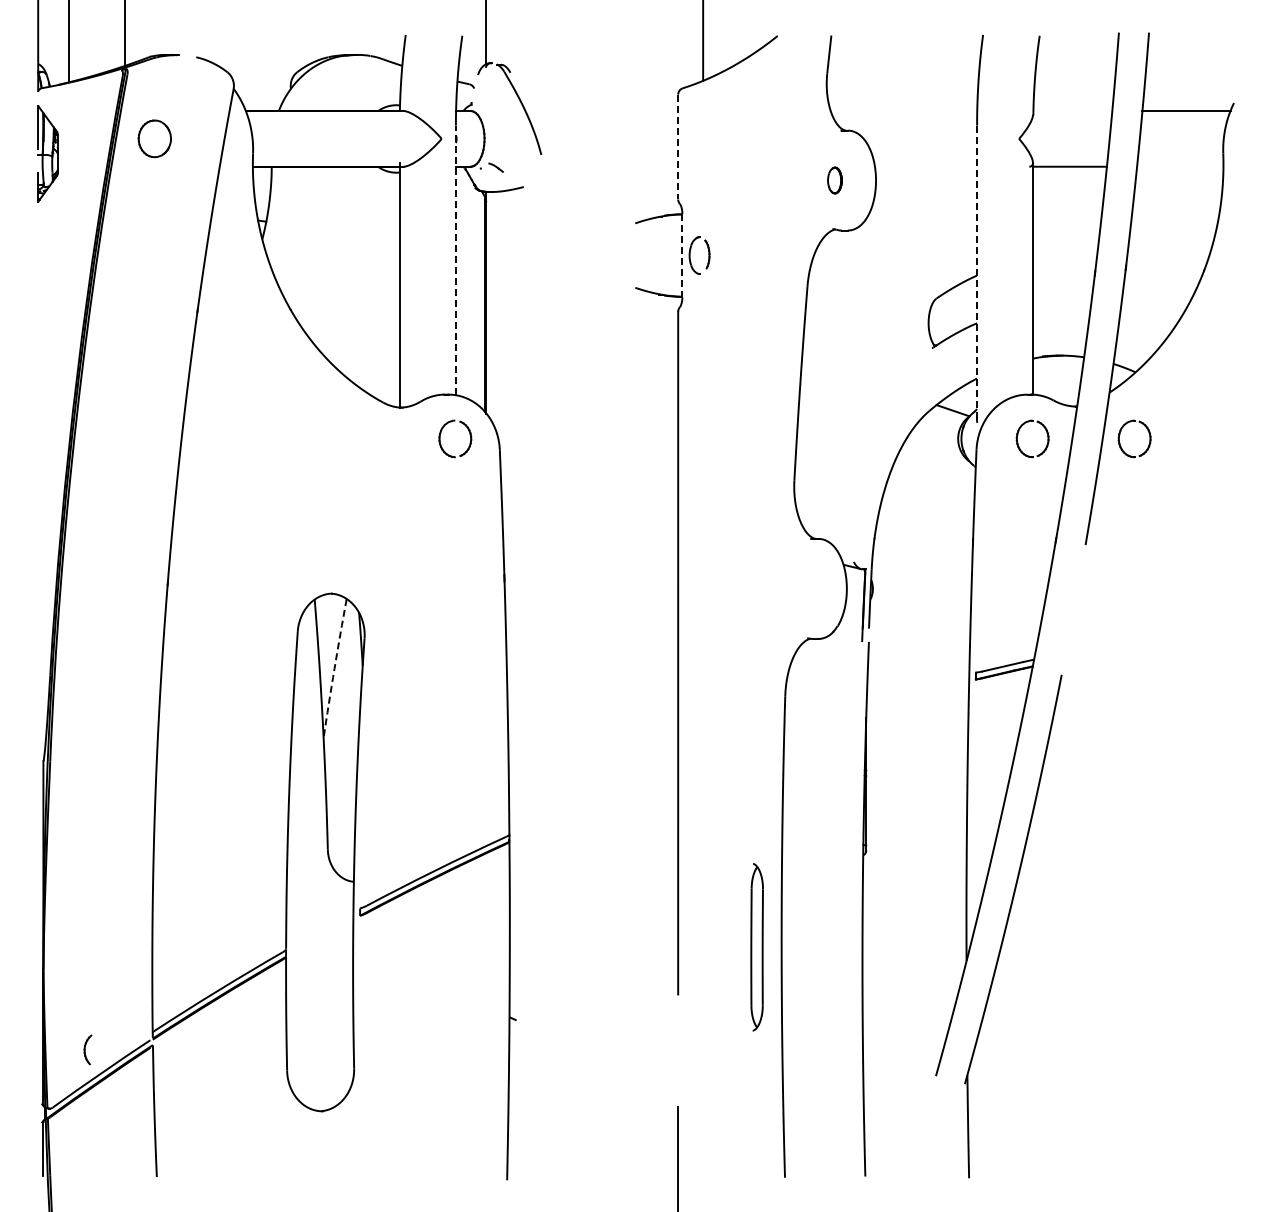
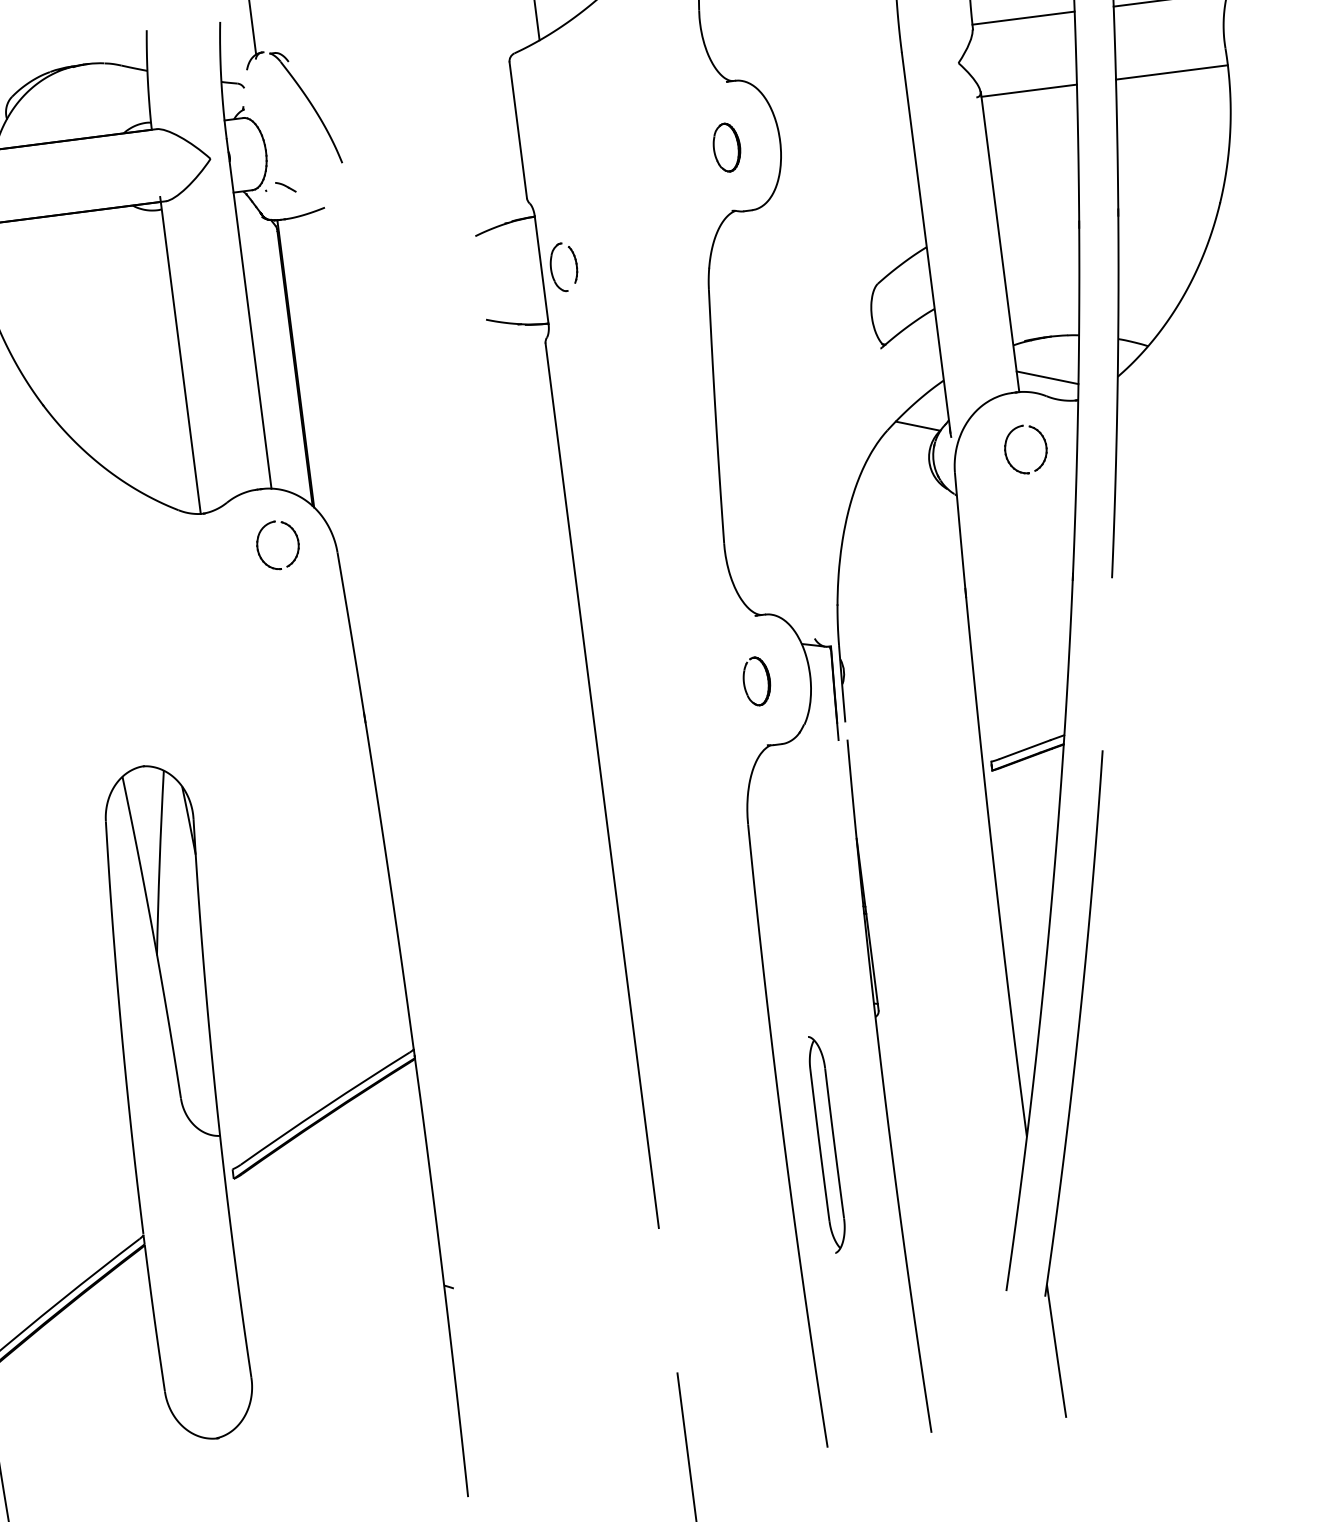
line: (1072, 111) -> (1023, 18), added
line: (678, 147) -> (518, 130), dashed -> solid
line: (1180, 166) -> (1172, 72), added
part: (834, 180) -> (726, 147), size x1.43
line: (682, 255) -> (541, 270), dashed -> solid
line: (455, 260) -> (248, 314), dashed -> solid
line: (977, 272) -> (926, 243), dashed -> solid
line: (1055, 386) -> (1046, 377), added
part: (1120, 435) -> (1139, 430), removed
part: (805, 588) -> (756, 680), added
arc: (334, 668) -> (159, 862), dashed -> solid
part: (756, 947) -> (826, 1144), moved

